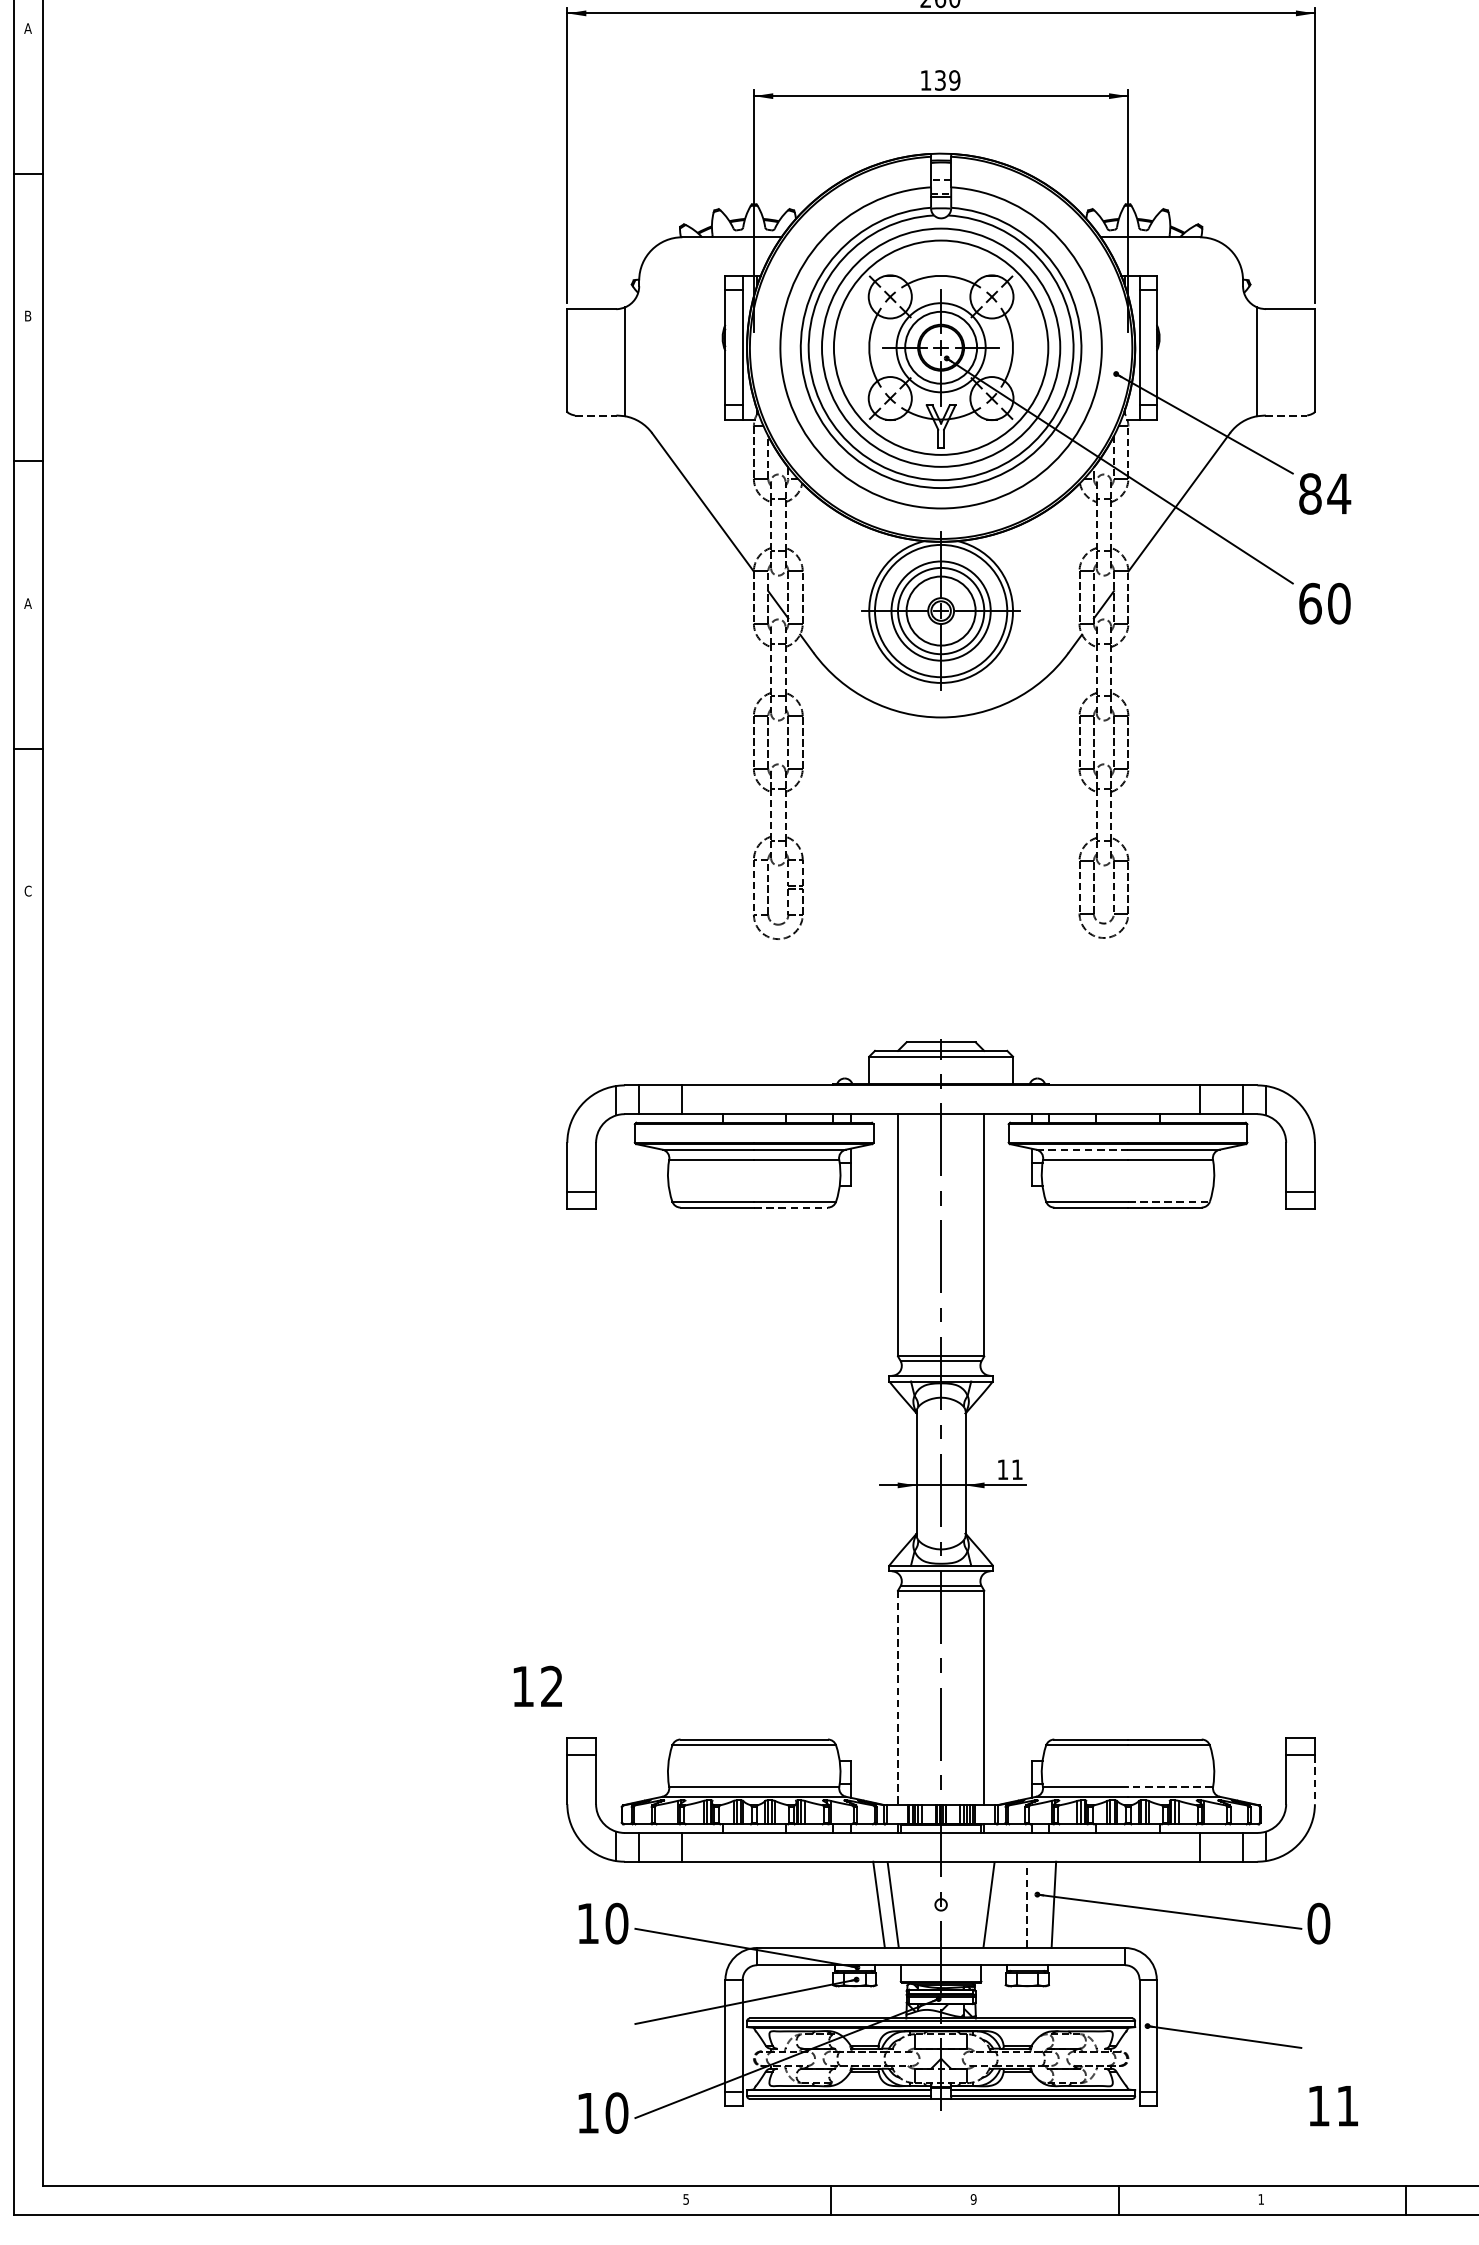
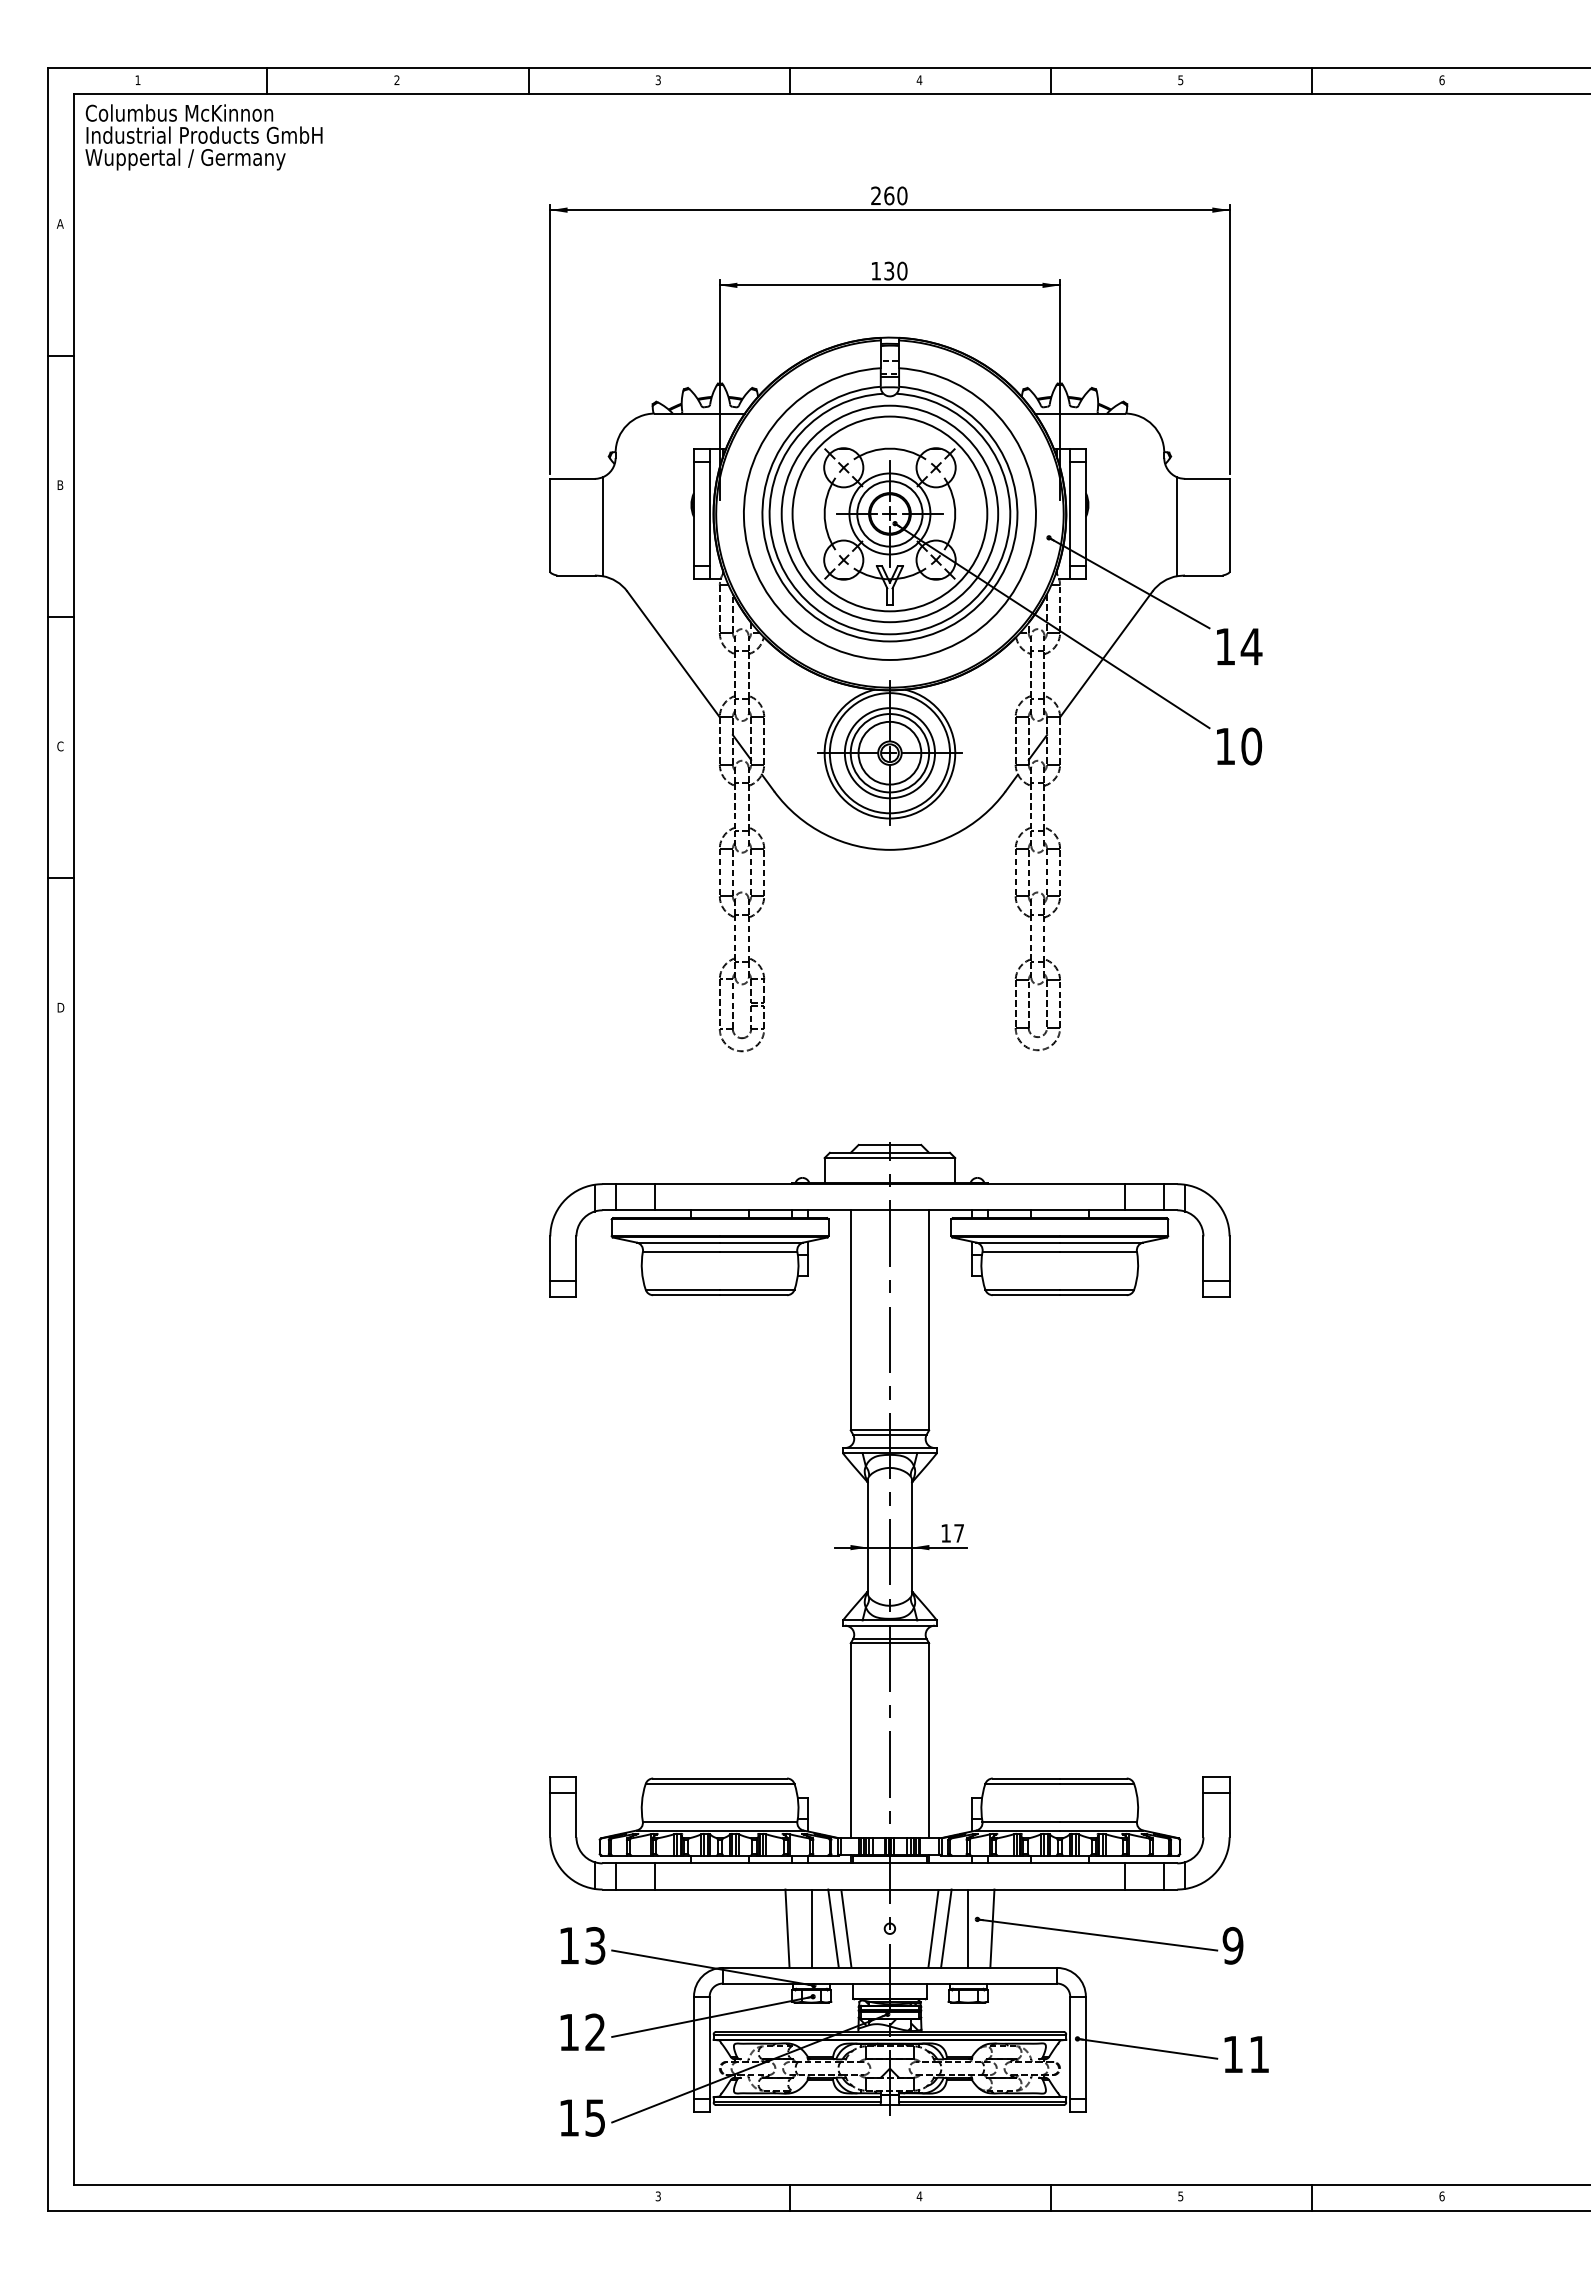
text: (954, 80) -> (902, 271), 139 -> 130
line: (597, 415) -> (577, 575), dashed -> solid
line: (1286, 415) -> (1203, 575), dashed -> solid
text: (1310, 493) -> (1225, 646), 84 -> 14
text: (28, 603) -> (60, 746), A -> C
text: (1310, 603) -> (1225, 746), 60 -> 10
text: (28, 890) -> (60, 1007), C -> D
line: (1082, 1149) -> (1018, 1242), dashed -> solid
line: (1169, 1201) -> (1097, 1289), dashed -> solid
line: (792, 1207) -> (754, 1295), dashed -> solid
text: (1016, 1469) -> (958, 1533), 11 -> 17
text: (537, 1685) -> (582, 2031), moved
line: (897, 1698) -> (850, 1741), dashed -> solid
line: (1314, 1780) -> (1229, 1815), dashed -> solid
line: (1170, 1786) -> (1098, 1821), dashed -> solid
line: (828, 1904) -> (787, 1928), added
line: (854, 1904) -> (811, 1928), added
line: (1003, 1904) -> (946, 1928), added
line: (1027, 1904) -> (968, 1928), dashed -> solid
text: (617, 1923) -> (595, 1945), 10 -> 13
text: (1318, 1923) -> (1232, 1945), 0 -> 9
text: (1333, 2106) -> (1246, 2054), moved
text: (617, 2112) -> (595, 2117), 10 -> 15
text: (686, 2198) -> (658, 2195), 5 -> 3
text: (973, 2199) -> (919, 2196), 9 -> 4
text: (1260, 2199) -> (1180, 2196), 1 -> 5

